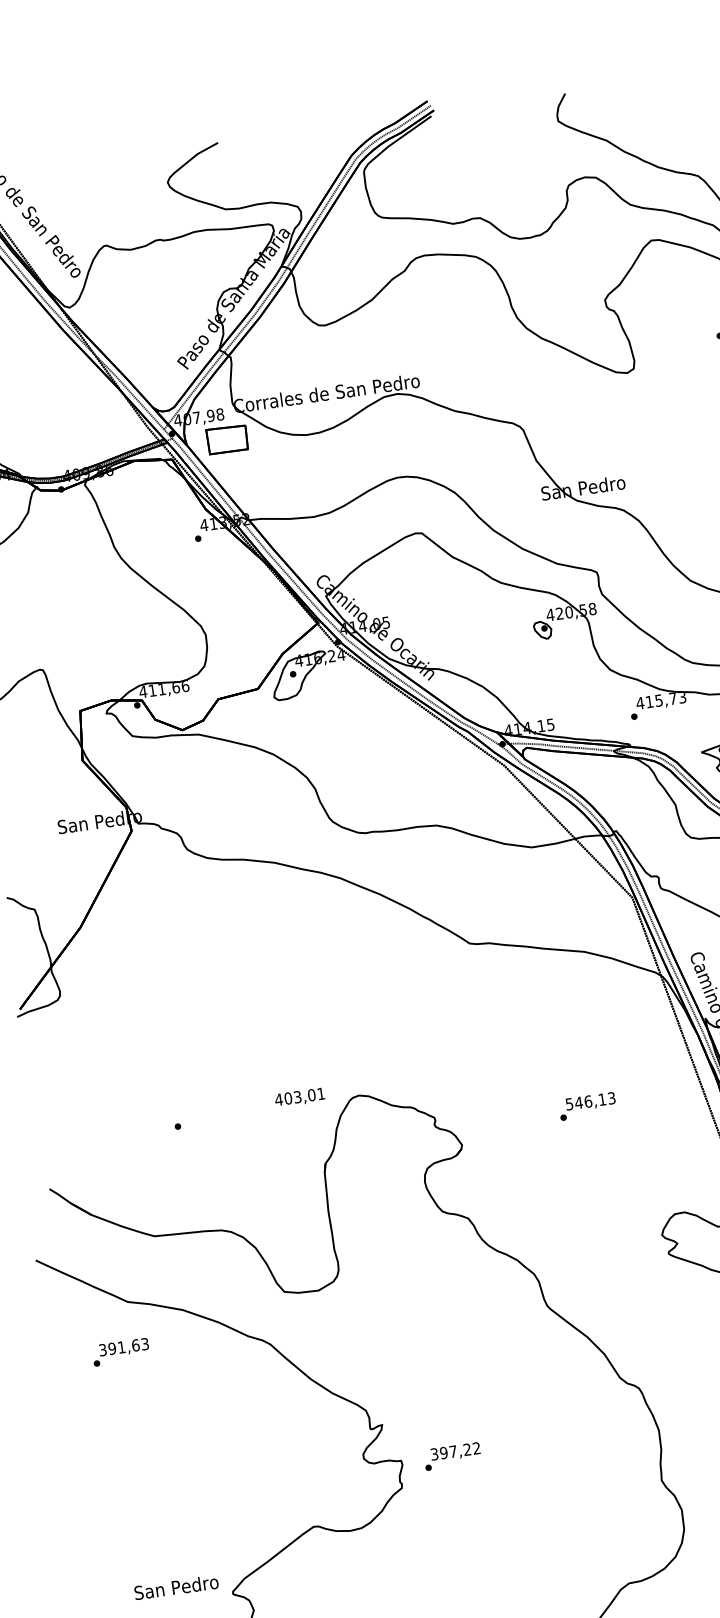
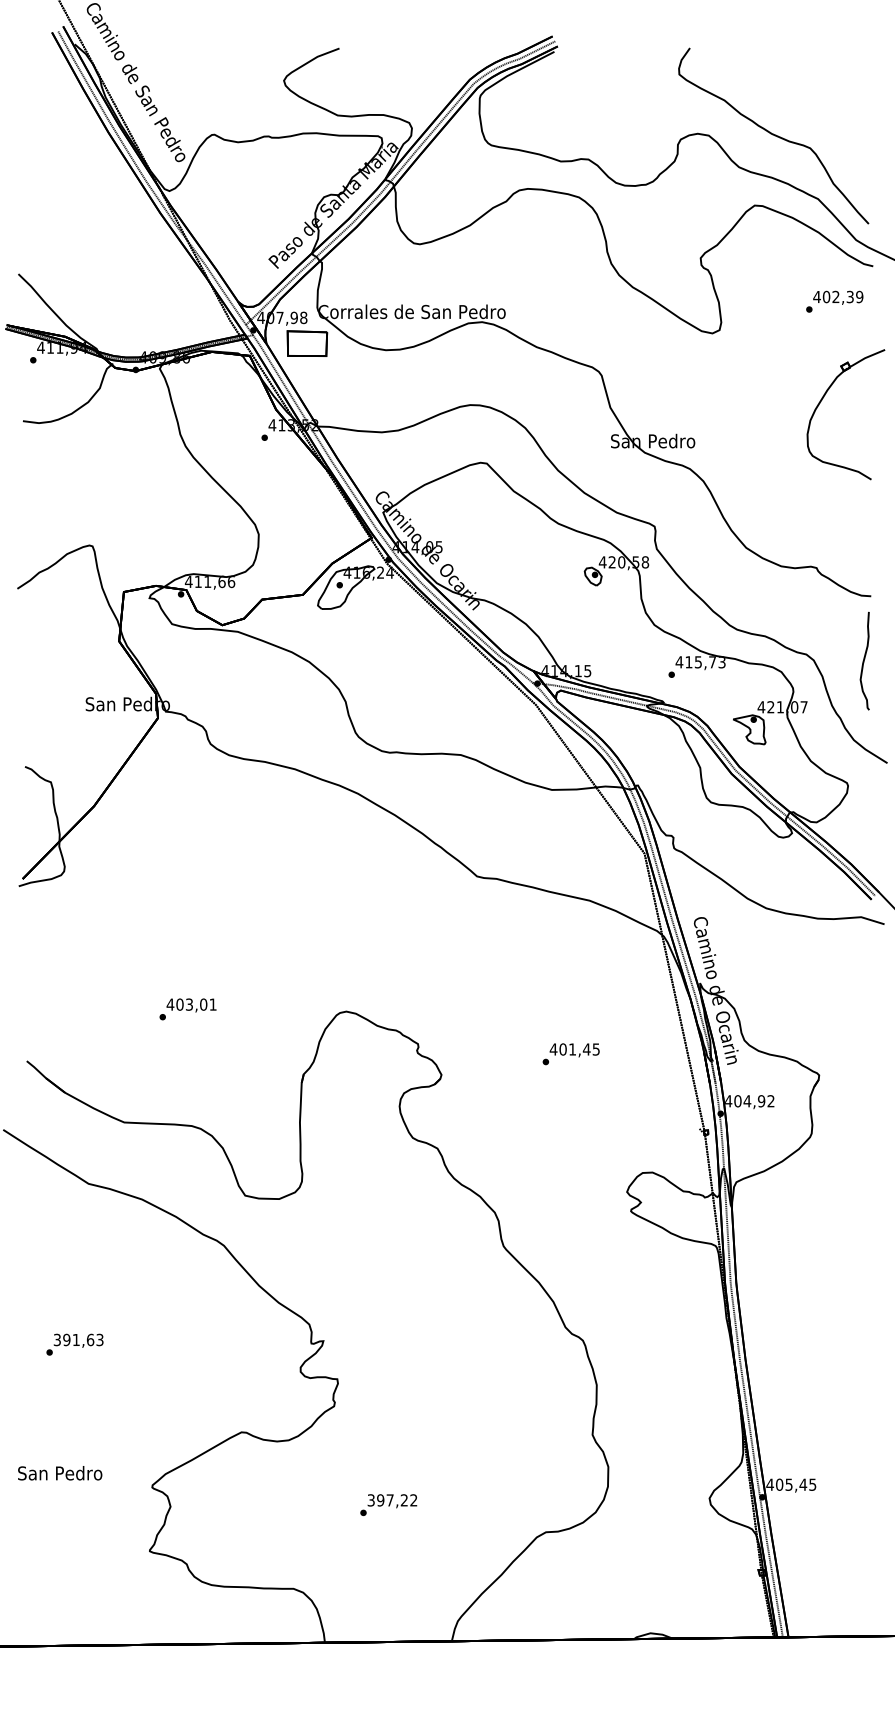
text: (299, 1097) -> (191, 1005), moved
text: (590, 1101) -> (574, 1049), 546,13 -> 401,45
text: (120, 1352) -> (74, 1344), moved
text: (452, 1456) -> (388, 1504), moved
text: (176, 1587) -> (60, 1473), moved

